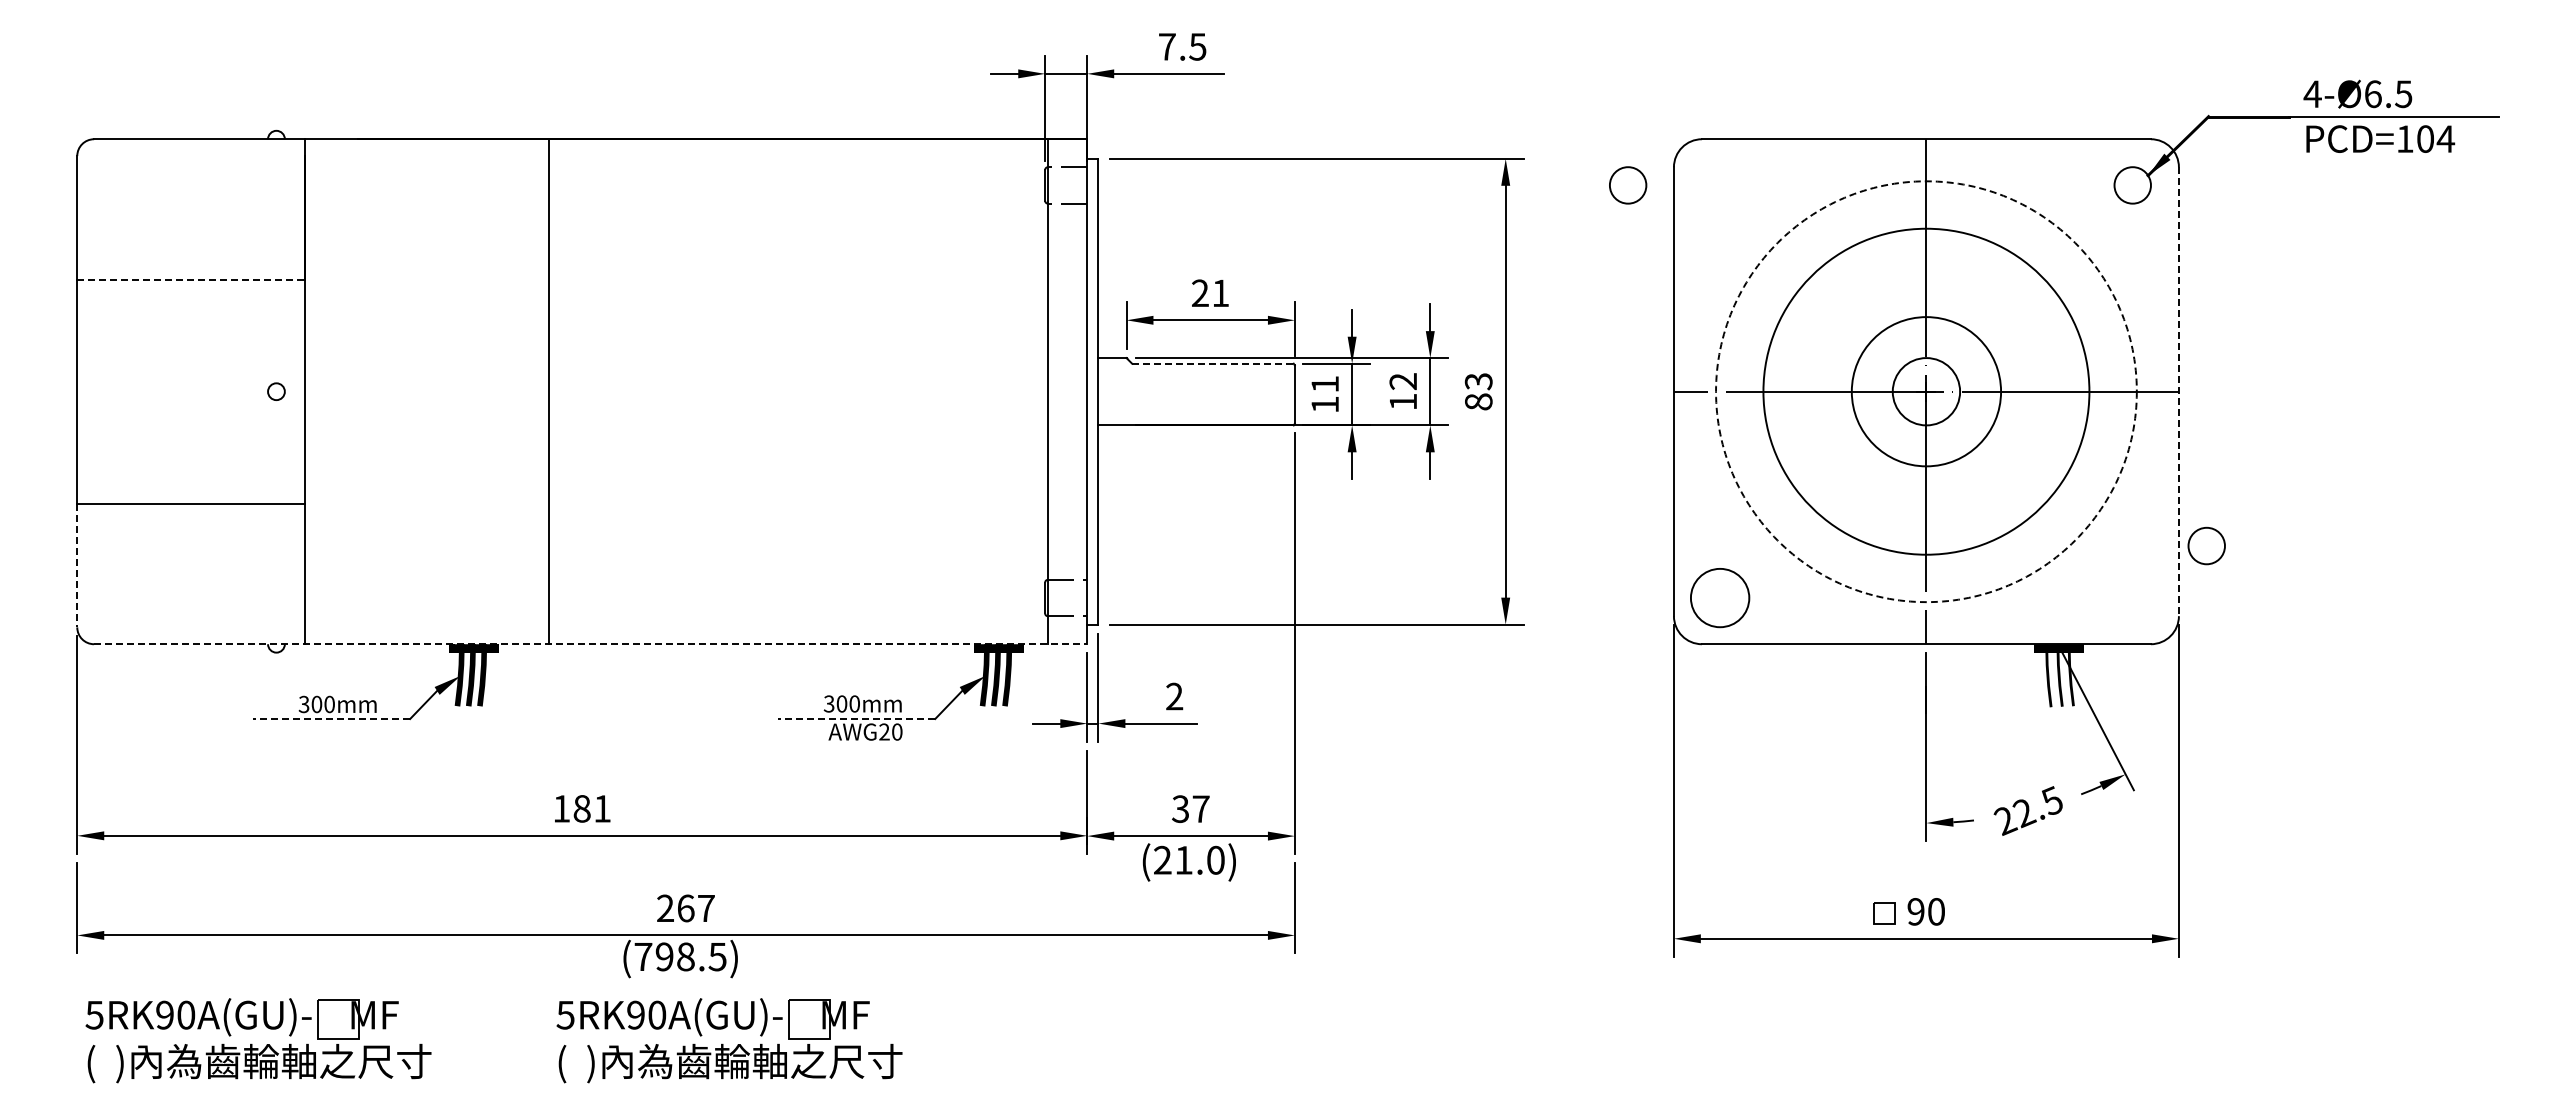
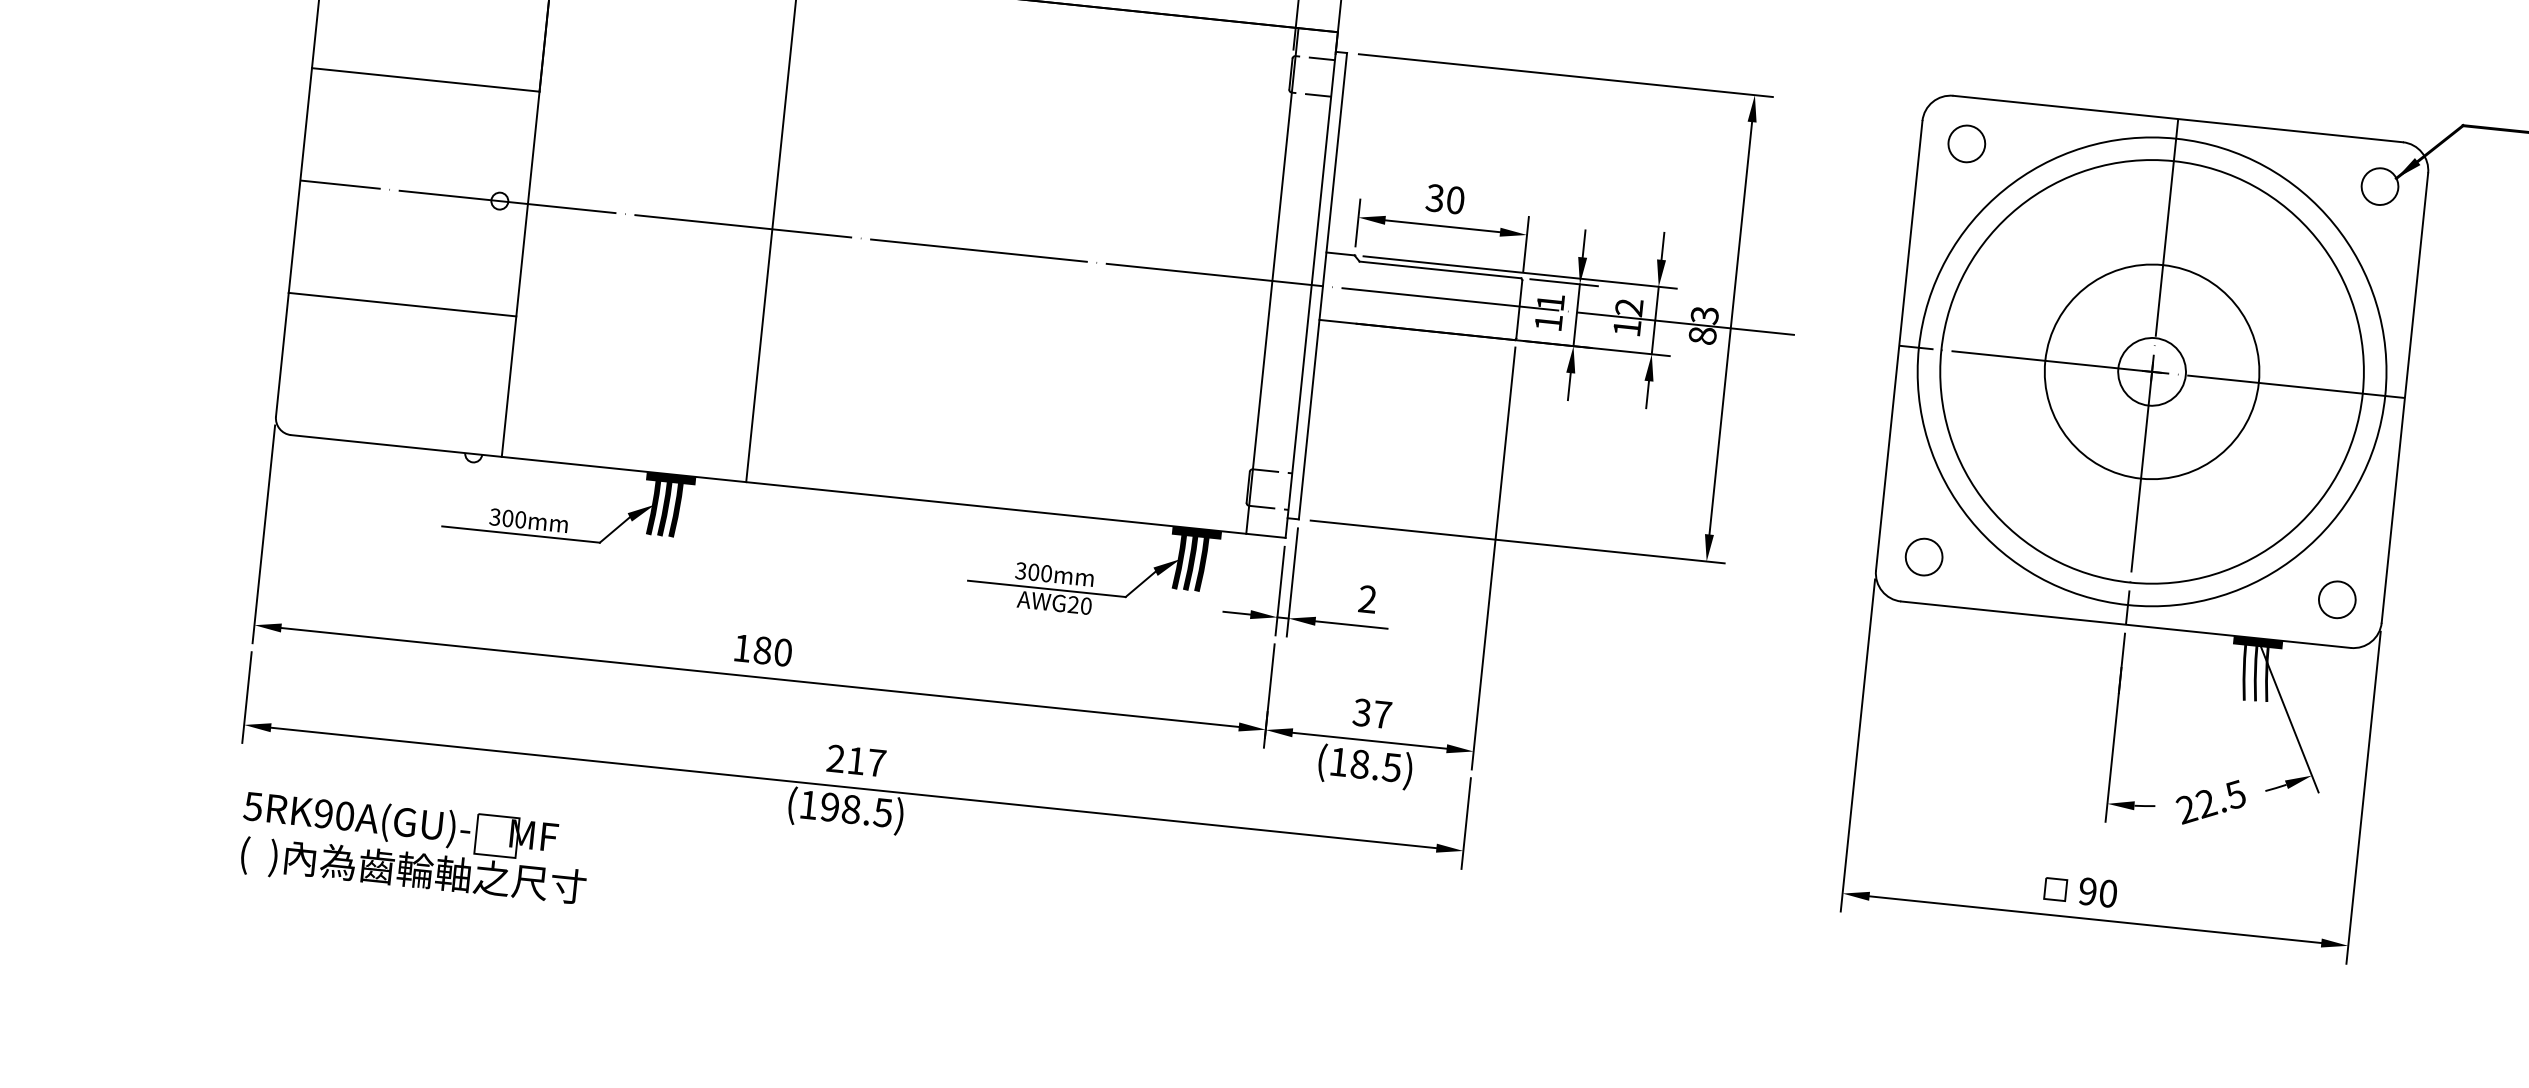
circle: (1628, 185) -> (1967, 144), moved
line: (190, 279) -> (425, 79), dashed -> solid
text: (1210, 293) -> (1445, 199), 21 -> 30
line: (1212, 363) -> (1440, 269), dashed -> solid
line: (823, 391) -> (1047, 257), added
circle: (1926, 391) -> (2152, 371), dashed -> solid
circle: (1926, 391) -> (2152, 371), size x1.43
circle: (1926, 391) -> (2152, 371), size x1.43
line: (2178, 392) -> (2404, 398), dashed -> solid
circle: (2206, 545) -> (2337, 599), moved
line: (77, 565) -> (282, 354), dashed -> solid
circle: (1719, 597) -> (1923, 556), size x0.62
line: (590, 644) -> (788, 486), dashed -> solid
line: (331, 719) -> (521, 535), dashed -> solid
line: (856, 719) -> (1046, 589), dashed -> solid
text: (602, 808) -> (783, 652), 181 -> 180
text: (1189, 859) -> (1365, 764), (21.0) -> (18.5)
text: (686, 908) -> (856, 761), 267 -> 217
text: (643, 956) -> (808, 804), (798.5) -> (198.5)
part: (723, 1044) -> (879, 901), removed

